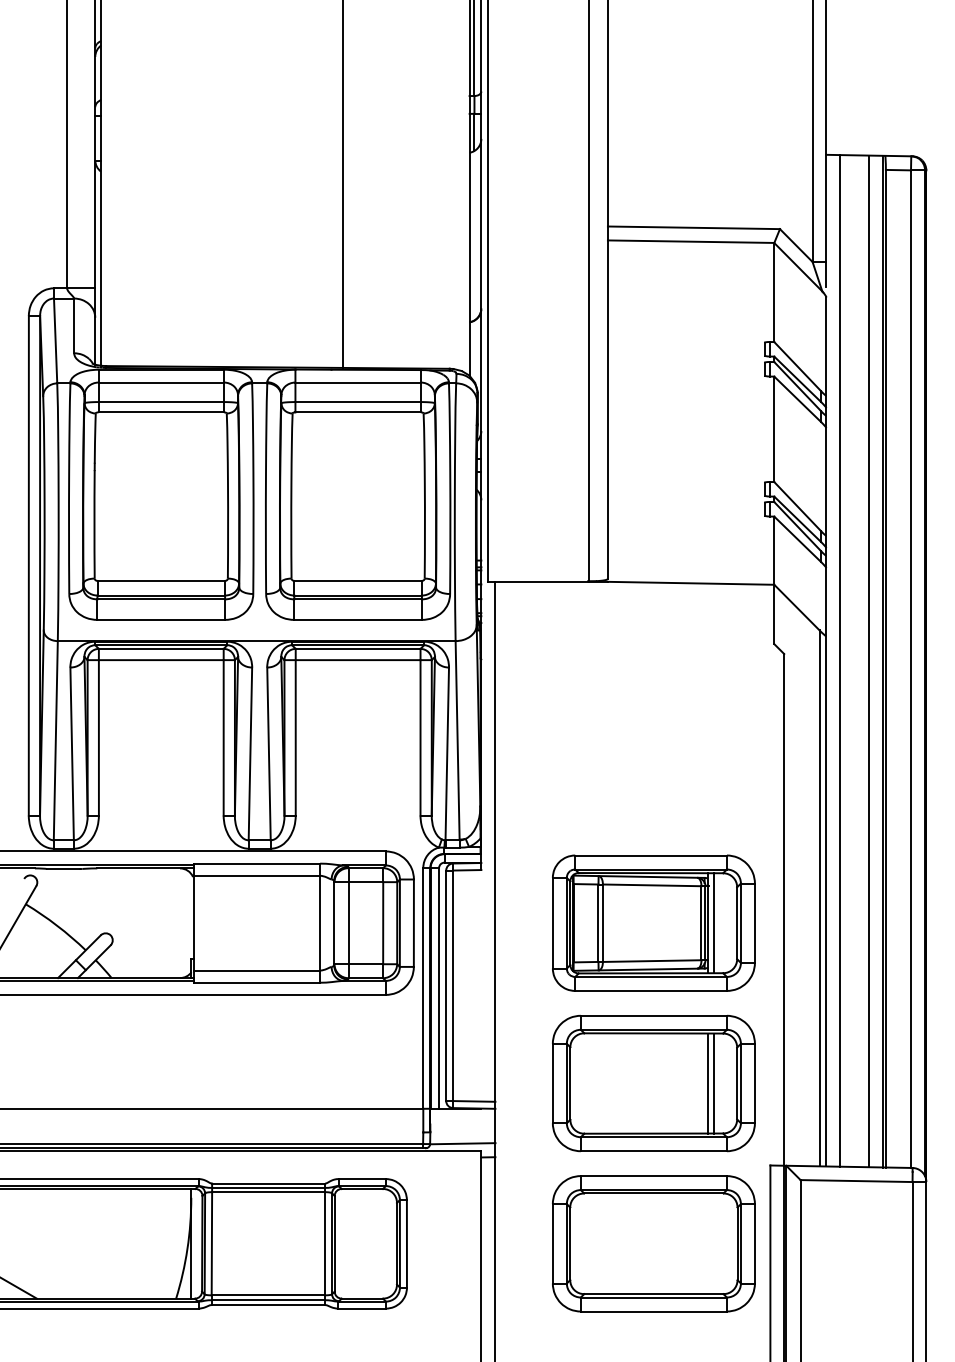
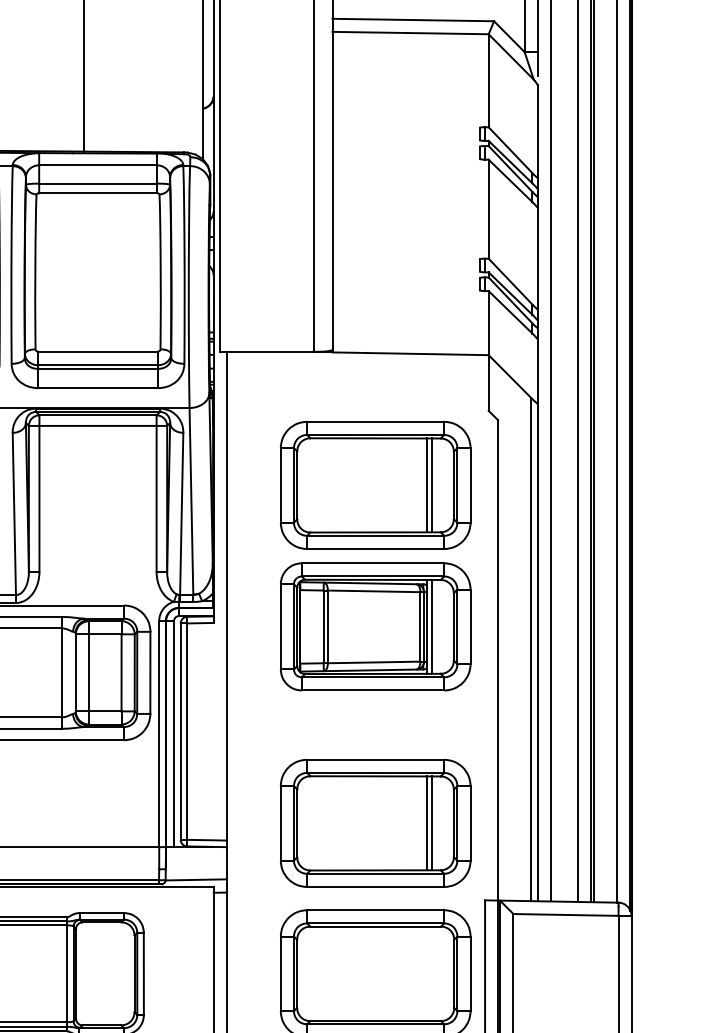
part: (653, 723) -> (375, 485), added
part: (653, 922) -> (375, 626), moved

